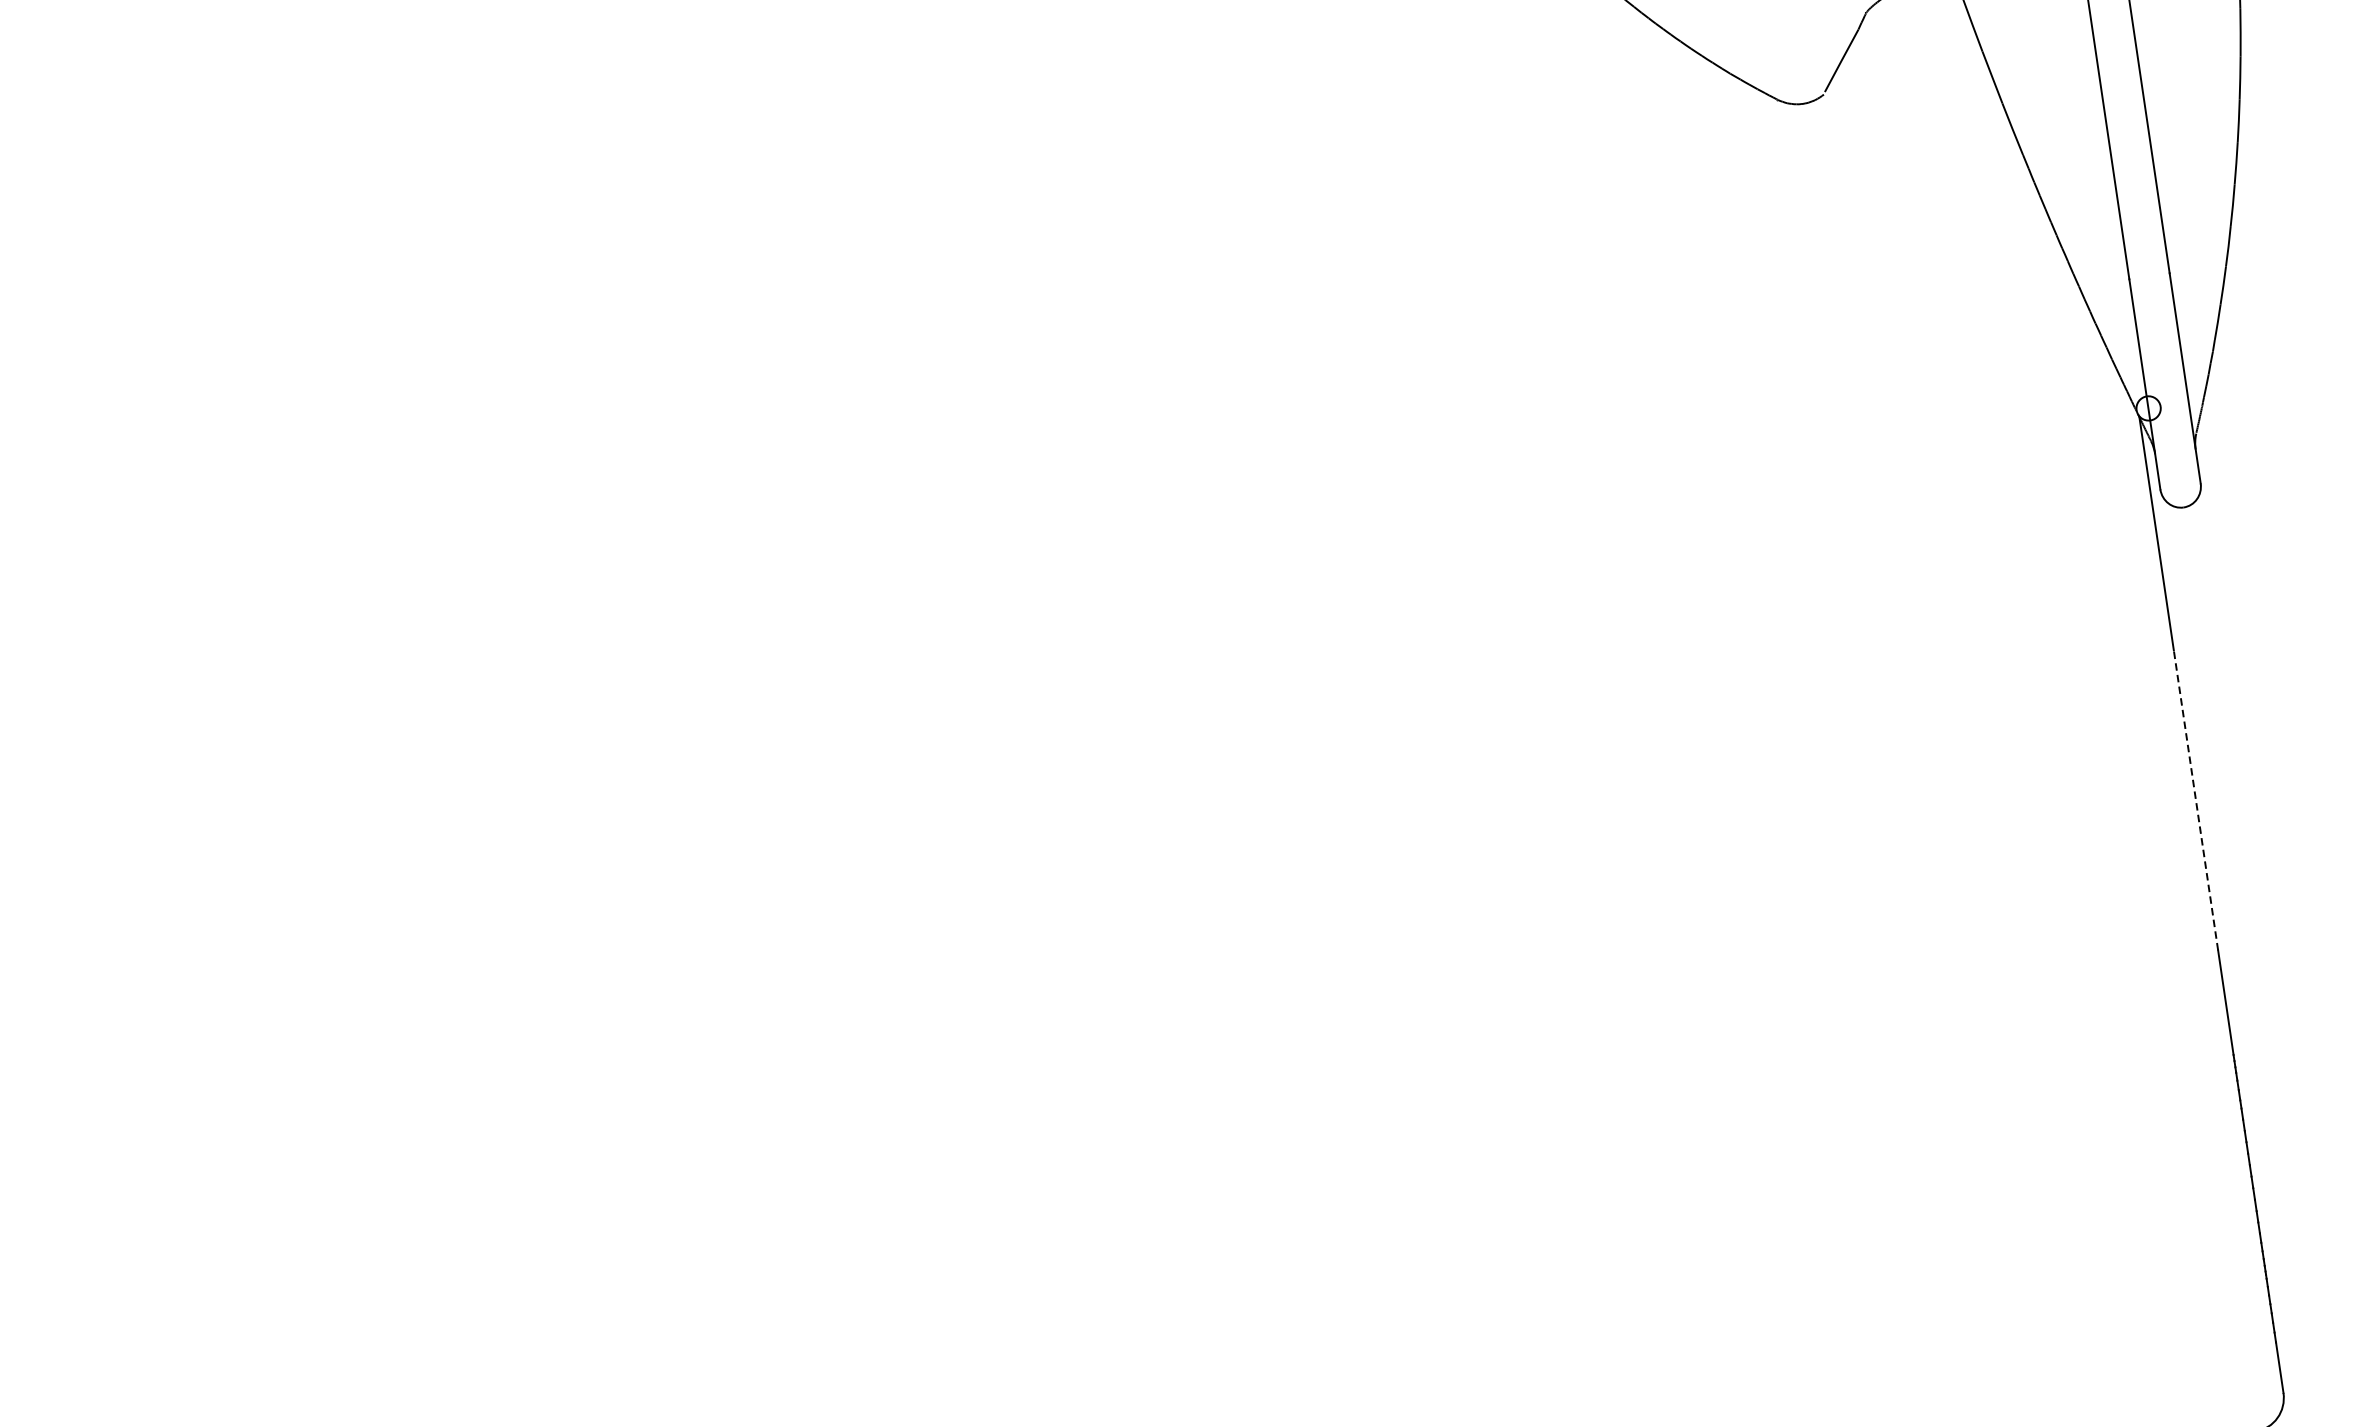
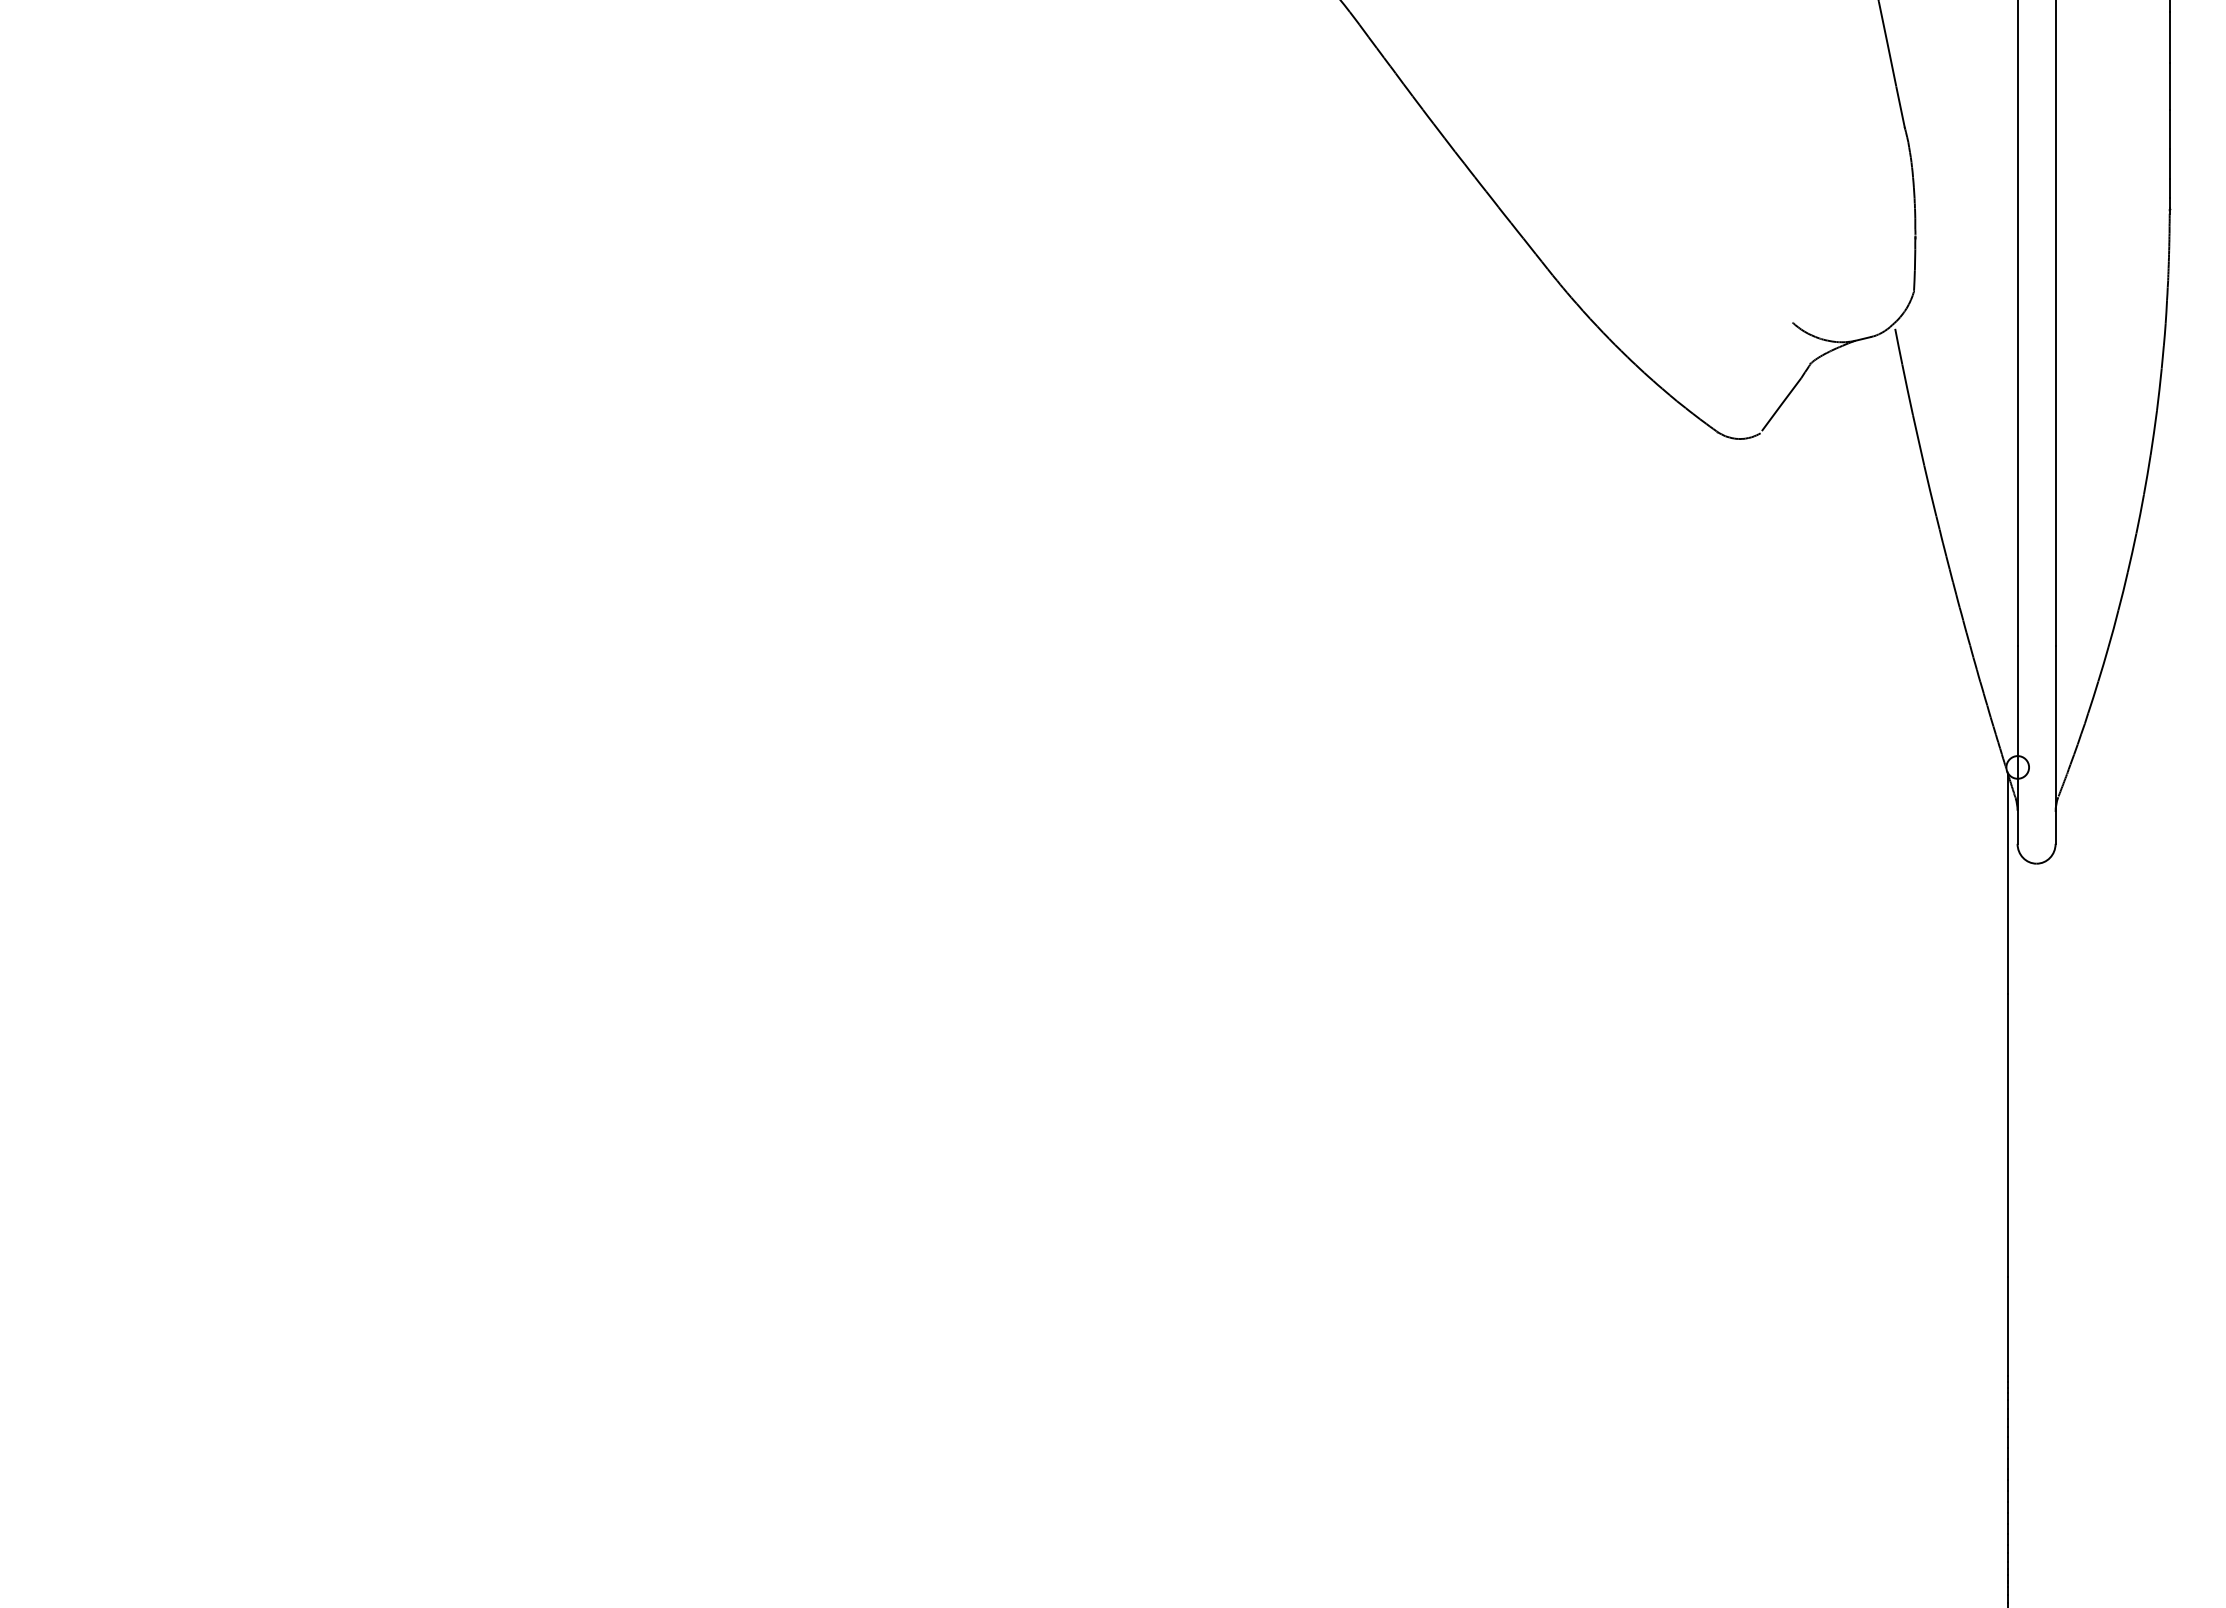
line: (2196, 799) -> (2008, 1135), dashed -> solid

